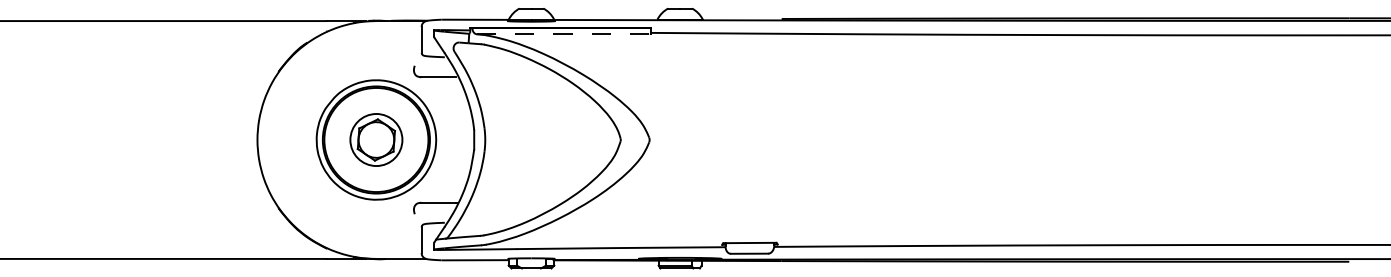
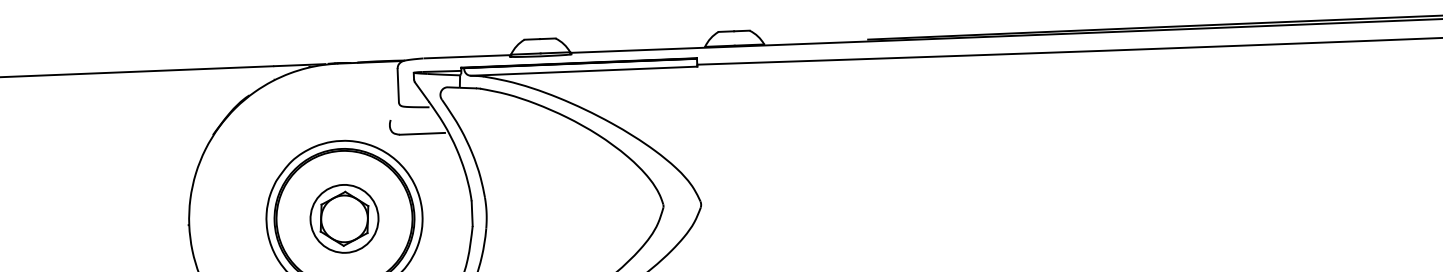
line: (564, 34) -> (584, 71), dashed -> solid

